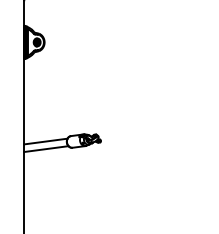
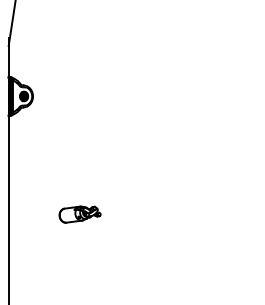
line: (45, 140) -> (34, 214), removed
line: (45, 148) -> (34, 223), removed

